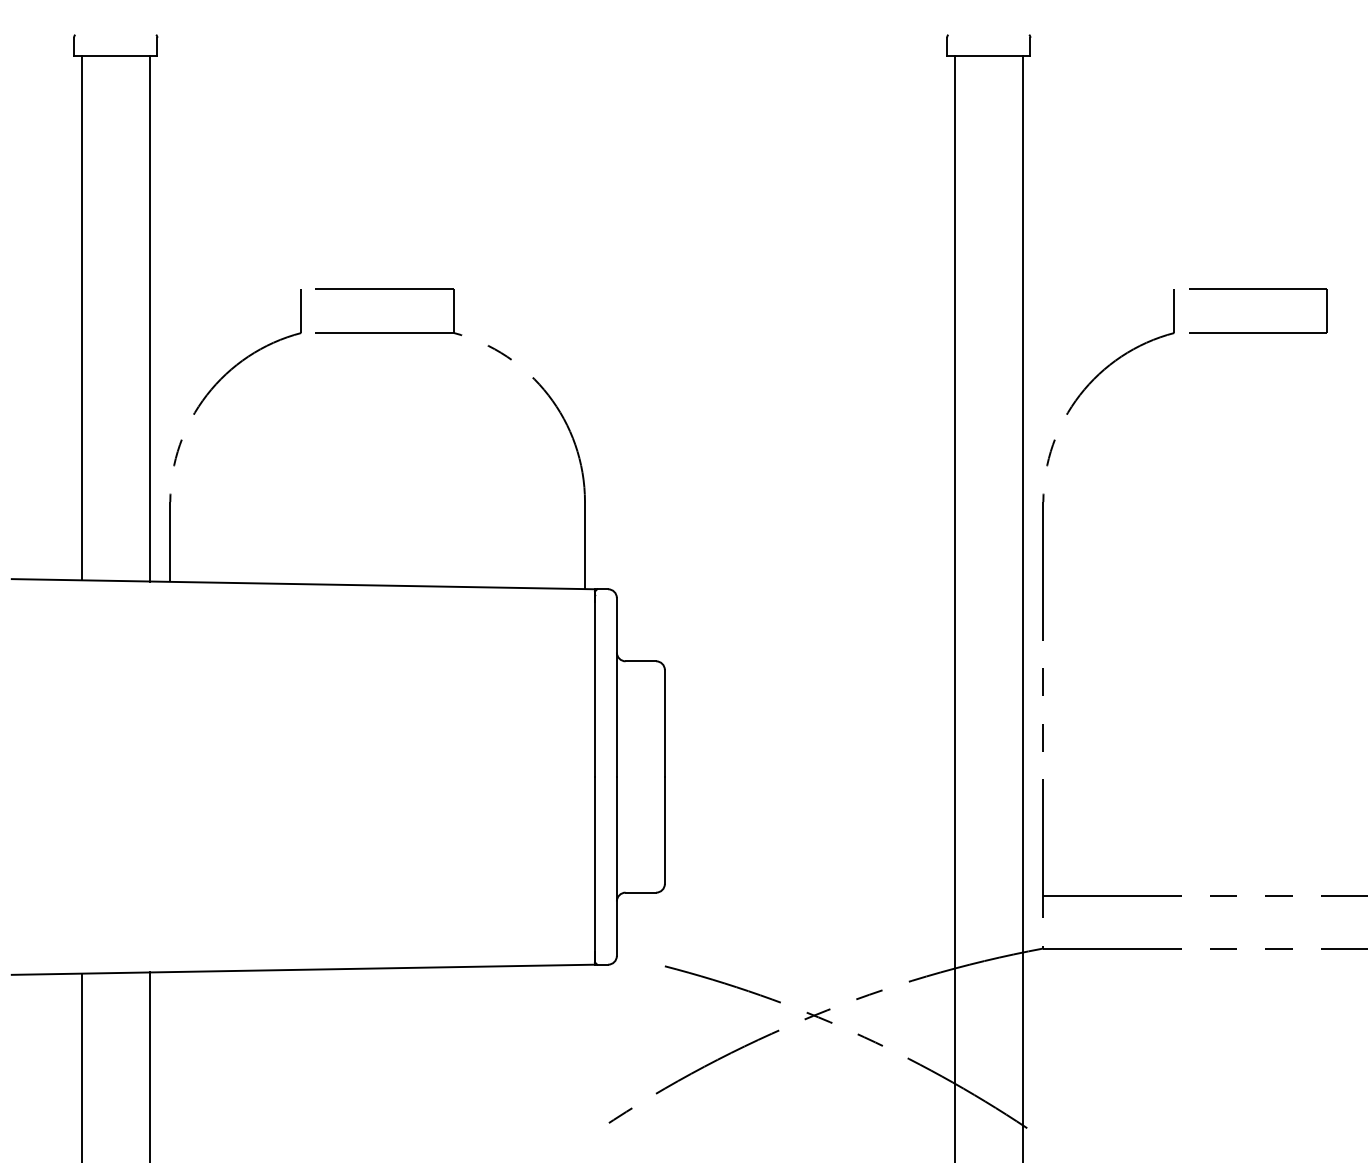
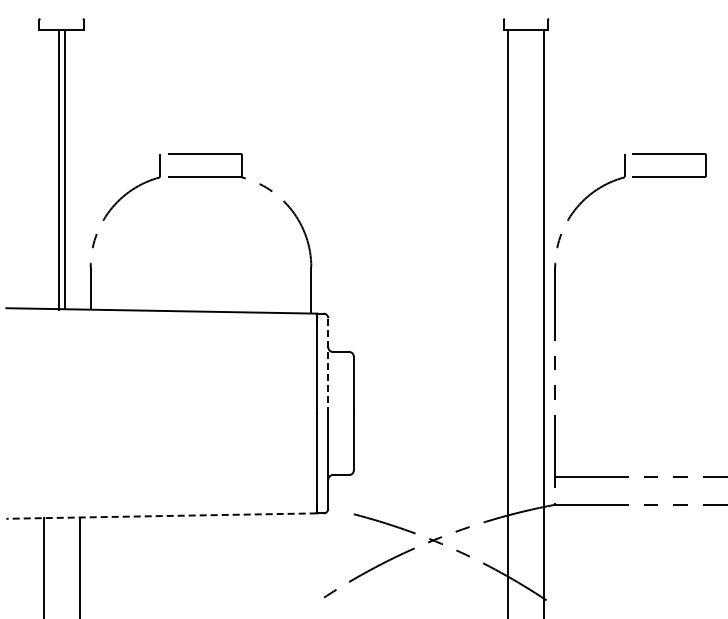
line: (81, 318) -> (64, 169), moved
line: (149, 318) -> (58, 169), moved
line: (617, 686) -> (328, 365), solid -> dashed
line: (303, 970) -> (161, 516), solid -> dashed

